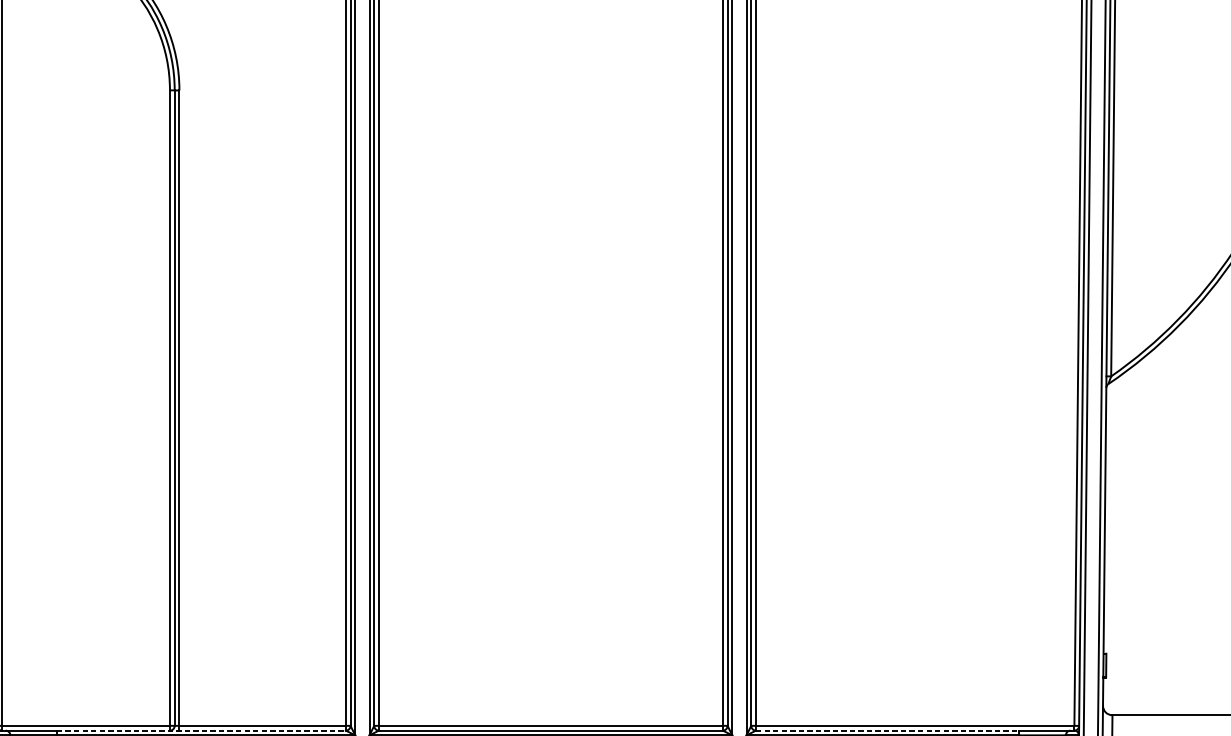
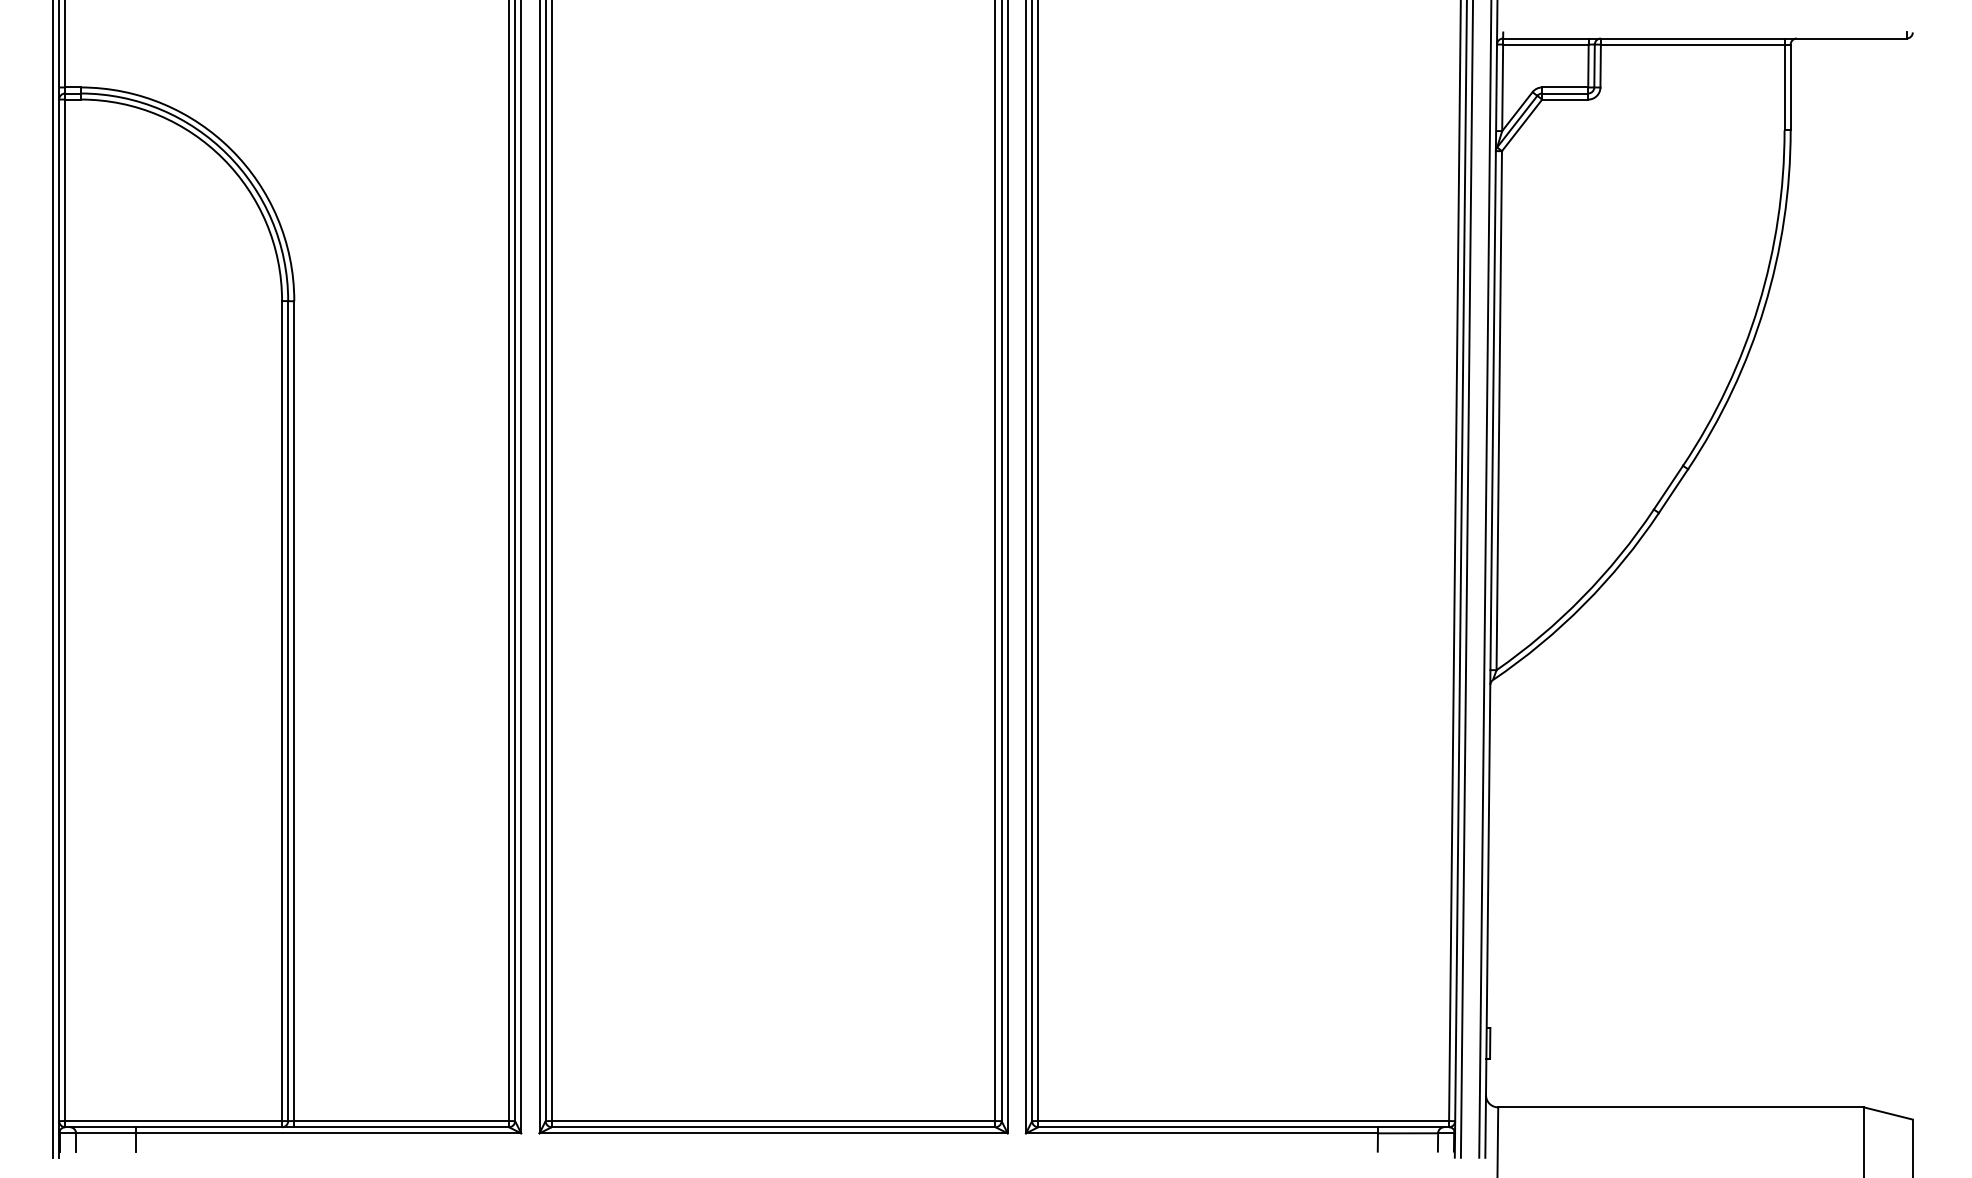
line: (202, 730) -> (323, 1127), dashed -> solid
line: (887, 730) -> (1208, 1127), dashed -> solid

